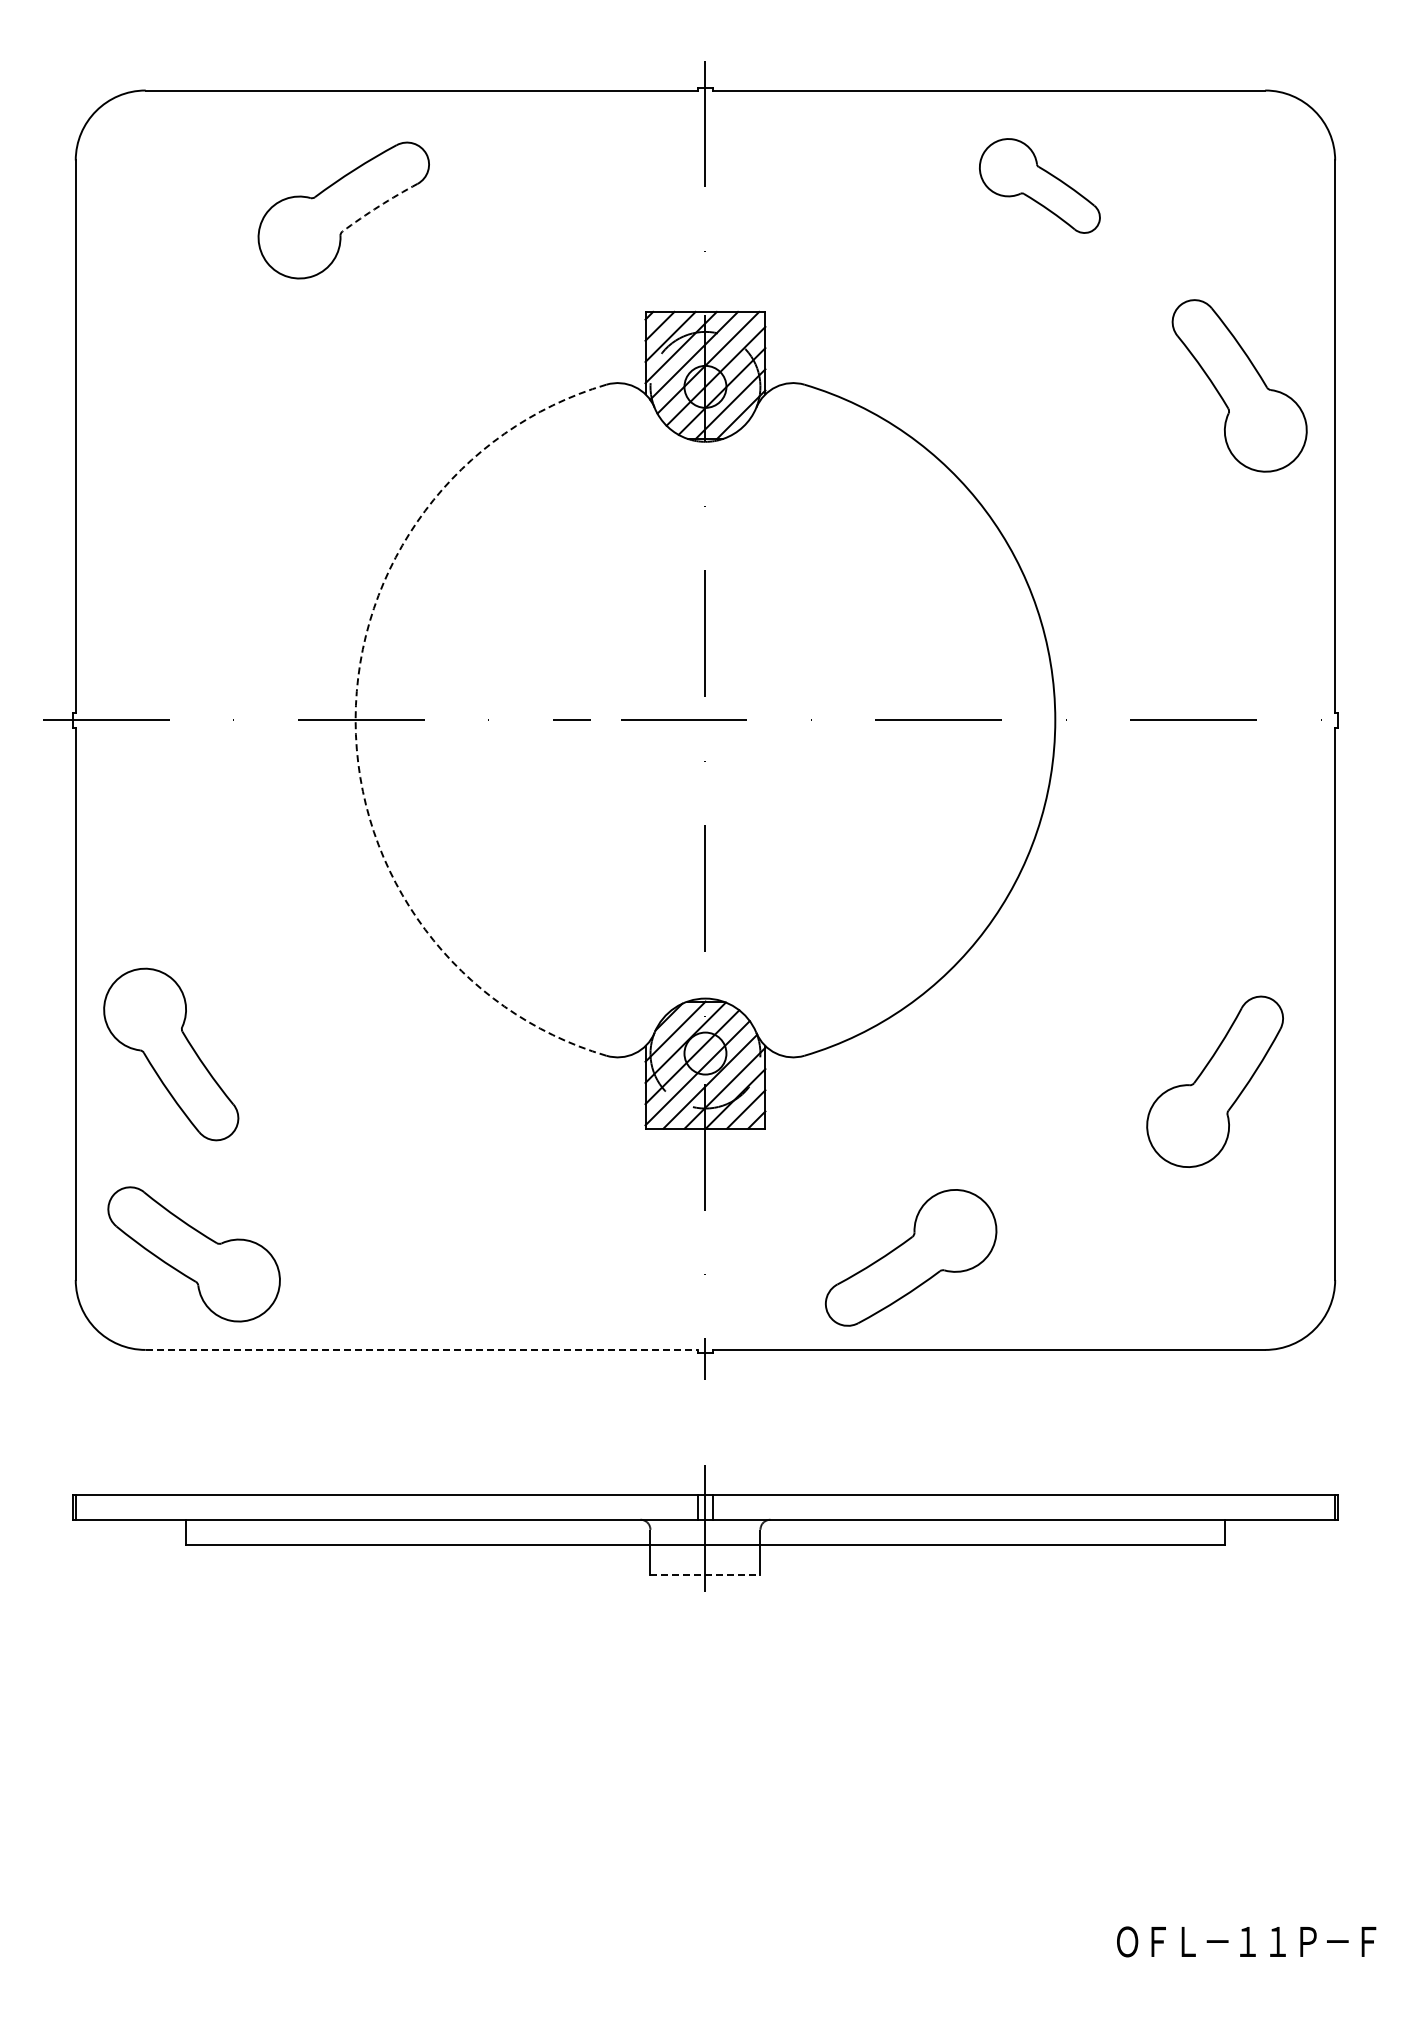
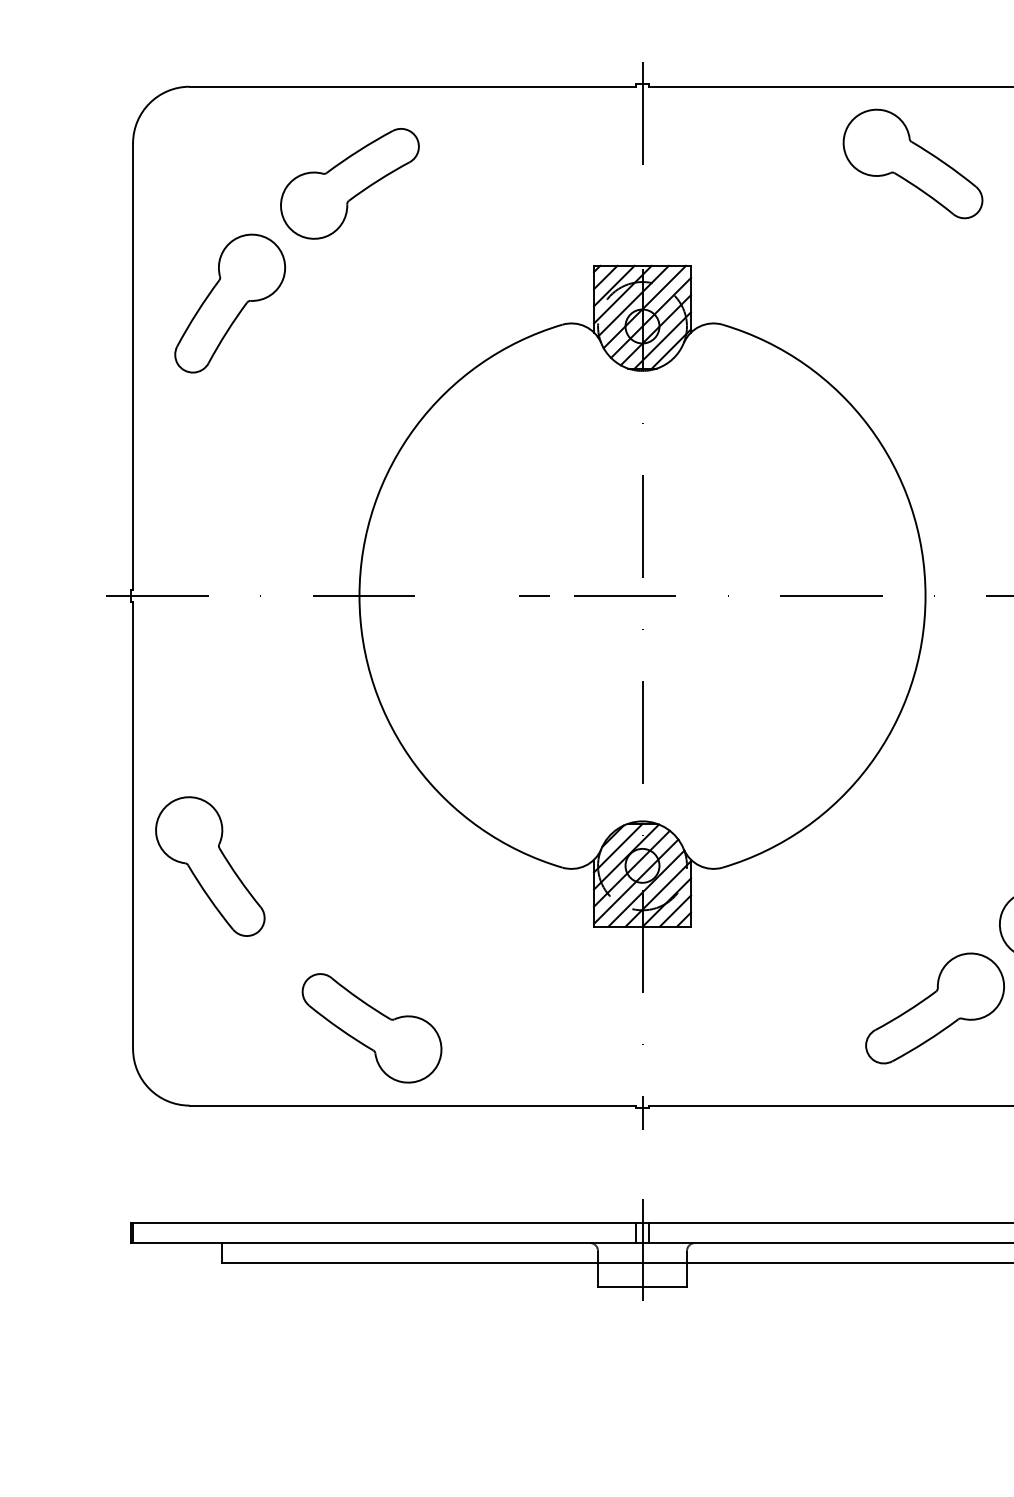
part: (1039, 185) -> (912, 163), size x1.43
arc: (379, 206) -> (378, 180), dashed -> solid
part: (195, 358) -> (229, 303), added
arc: (355, 720) -> (359, 596), dashed -> solid
part: (193, 1254) -> (371, 1028), moved
part: (911, 1257) -> (935, 1008), moved
line: (422, 1349) -> (413, 1105), dashed -> solid
line: (705, 1574) -> (642, 1287), dashed -> solid

